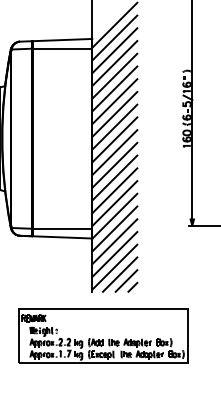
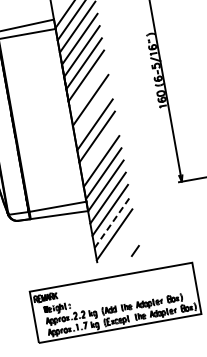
line: (114, 113) -> (88, 87), removed
line: (114, 139) -> (92, 112), removed
line: (114, 177) -> (98, 148), removed
line: (114, 254) -> (112, 222), solid -> dashed
line: (119, 274) -> (120, 240), removed
line: (126, 280) -> (128, 245), removed

